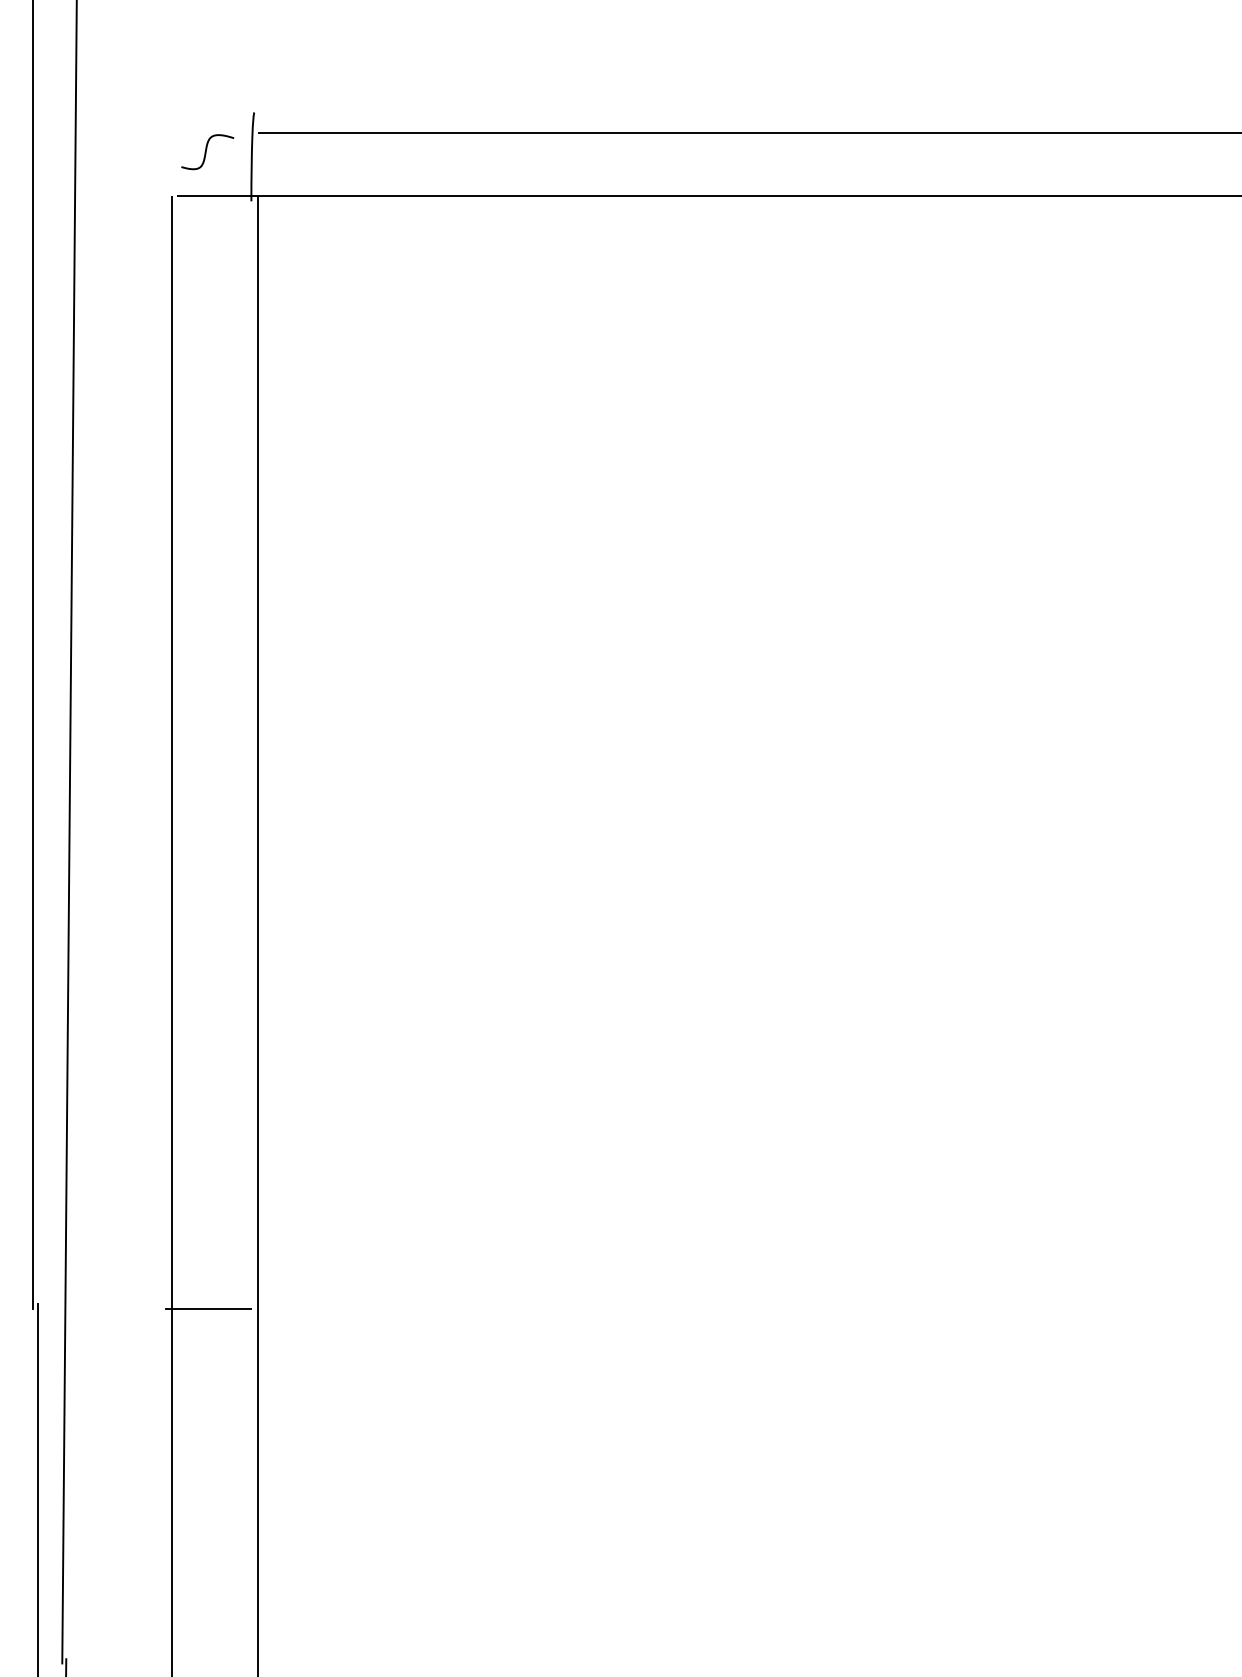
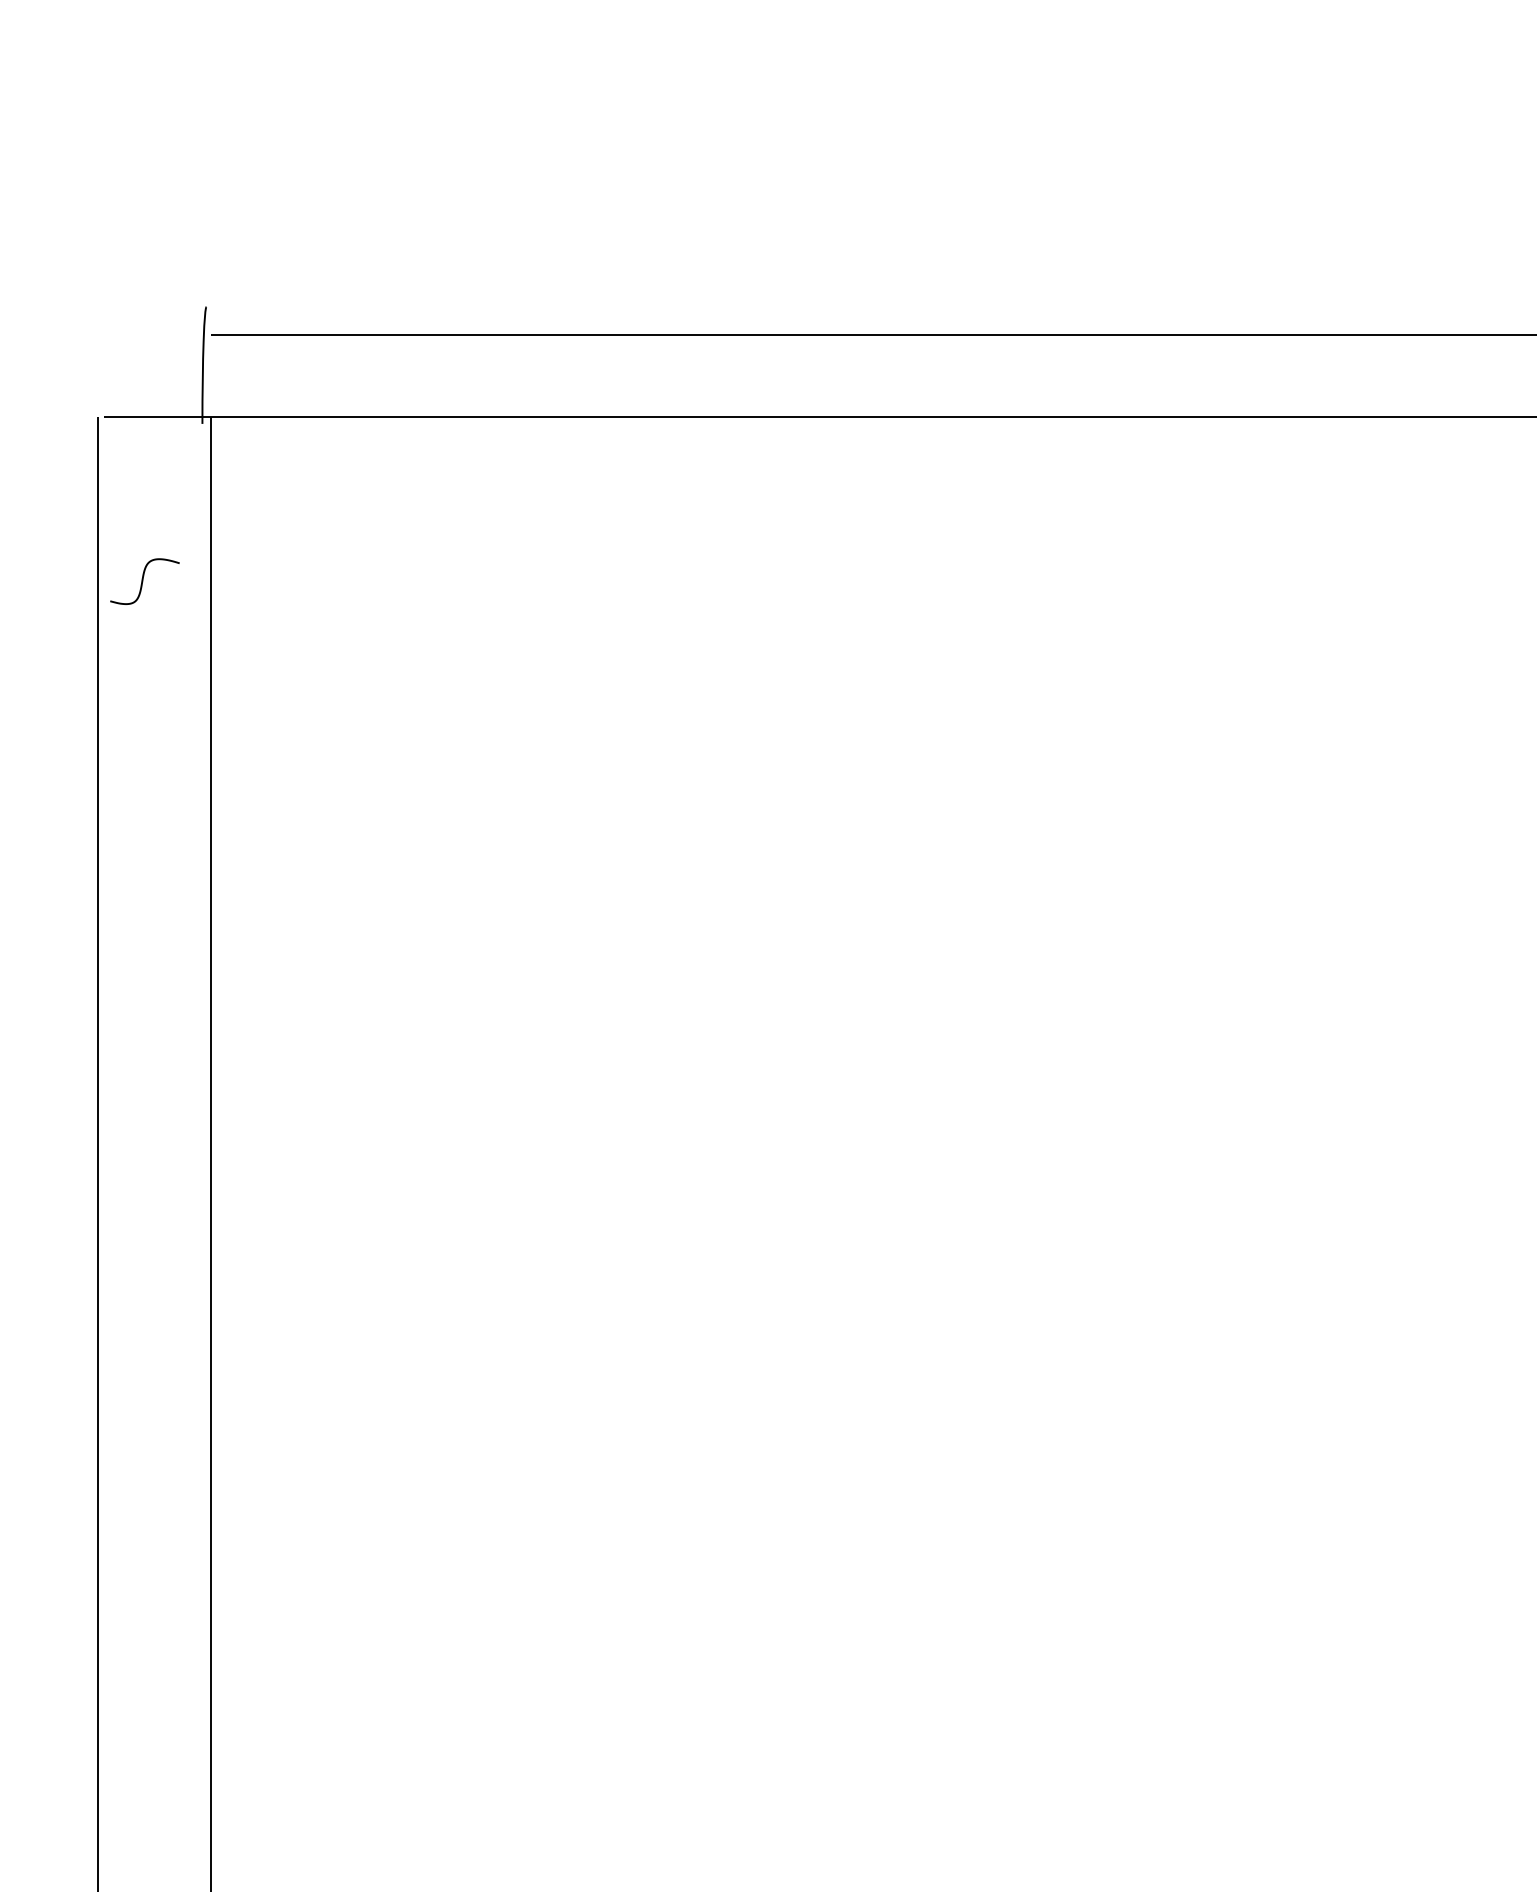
curve: (206, 152) -> (143, 582), moved
line: (208, 1308) -> (145, 1881), removed

